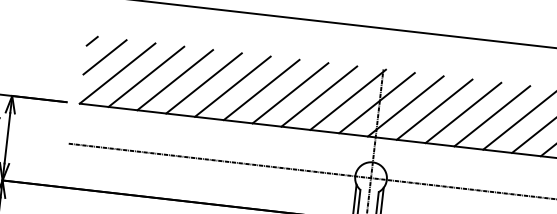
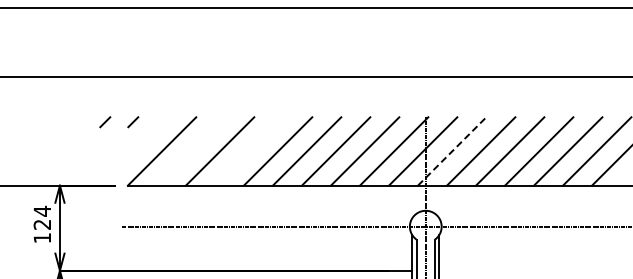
line: (64, 38) -> (105, 122), added
line: (104, 57) -> (147, 136), removed
line: (145, 76) -> (190, 151), removed
line: (203, 83) -> (248, 151), removed
line: (406, 106) -> (452, 151), solid -> dashed

